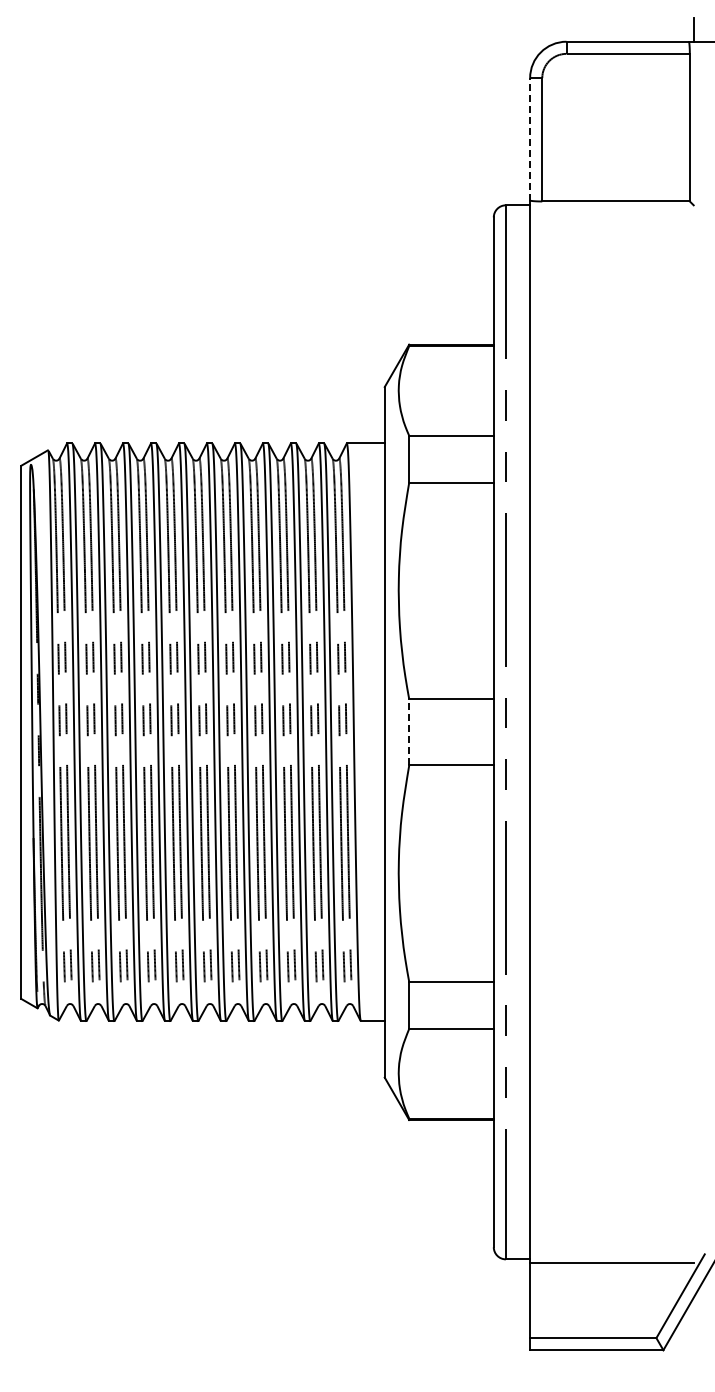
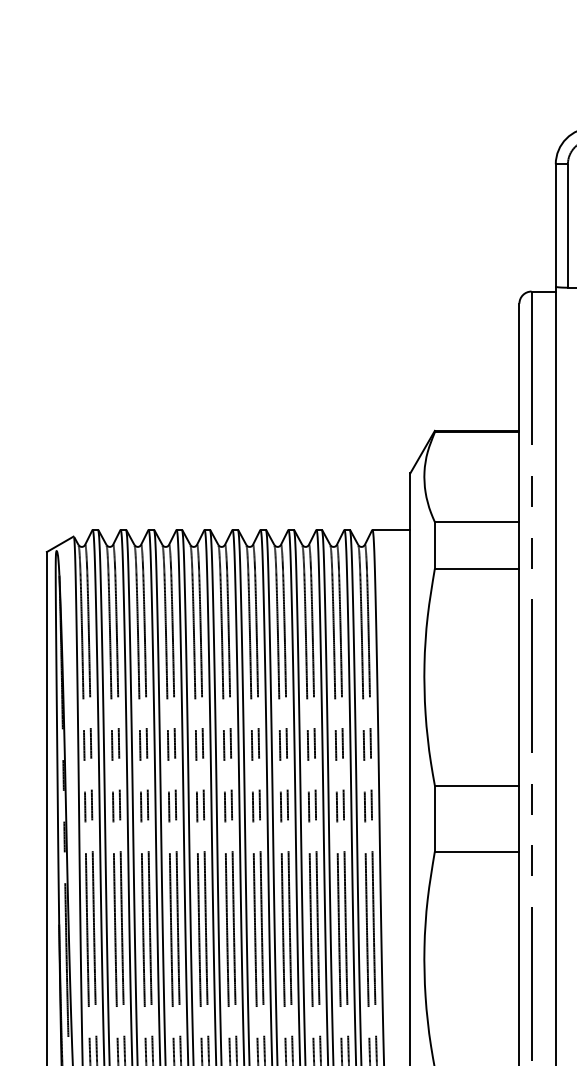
line: (530, 138) -> (556, 224), dashed -> solid
line: (409, 731) -> (435, 817), dashed -> solid

